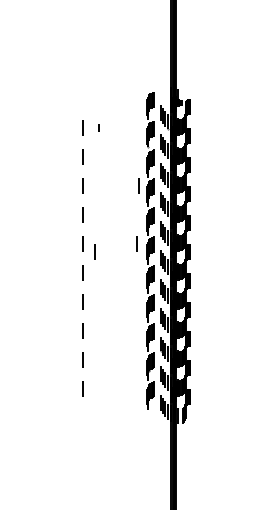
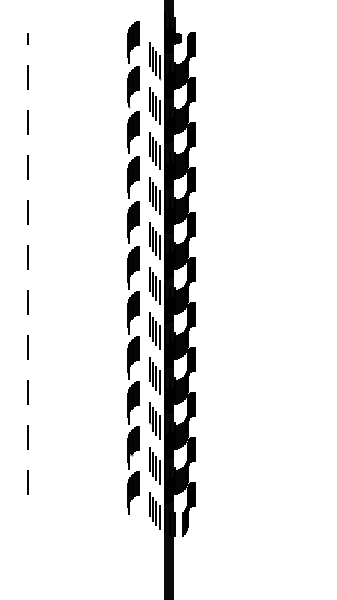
line: (98, 127) -> (27, 37), moved
line: (138, 185) -> (114, 166), removed
line: (136, 243) -> (111, 256), removed
line: (94, 251) -> (46, 269), removed

